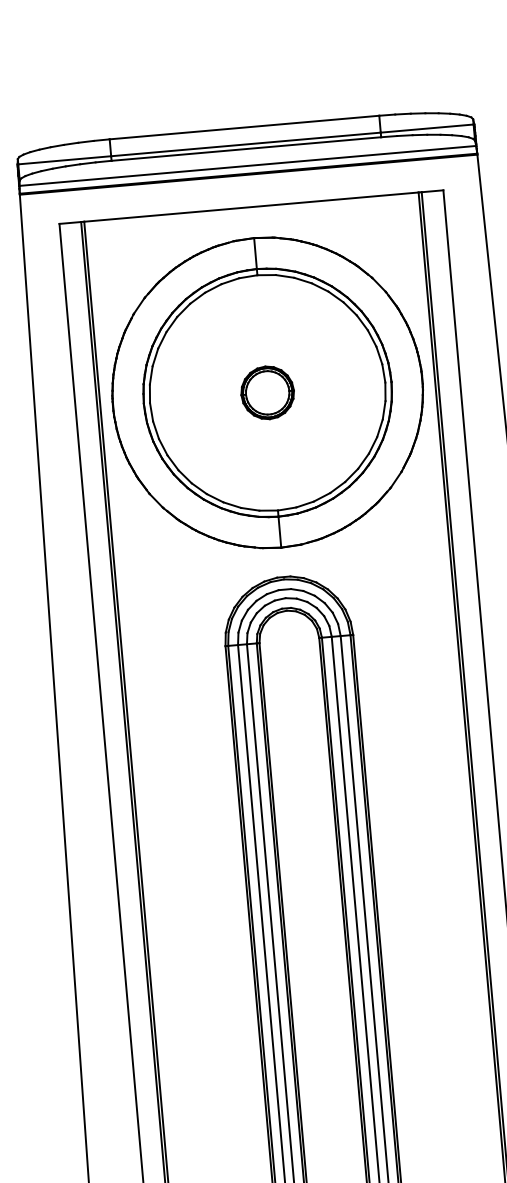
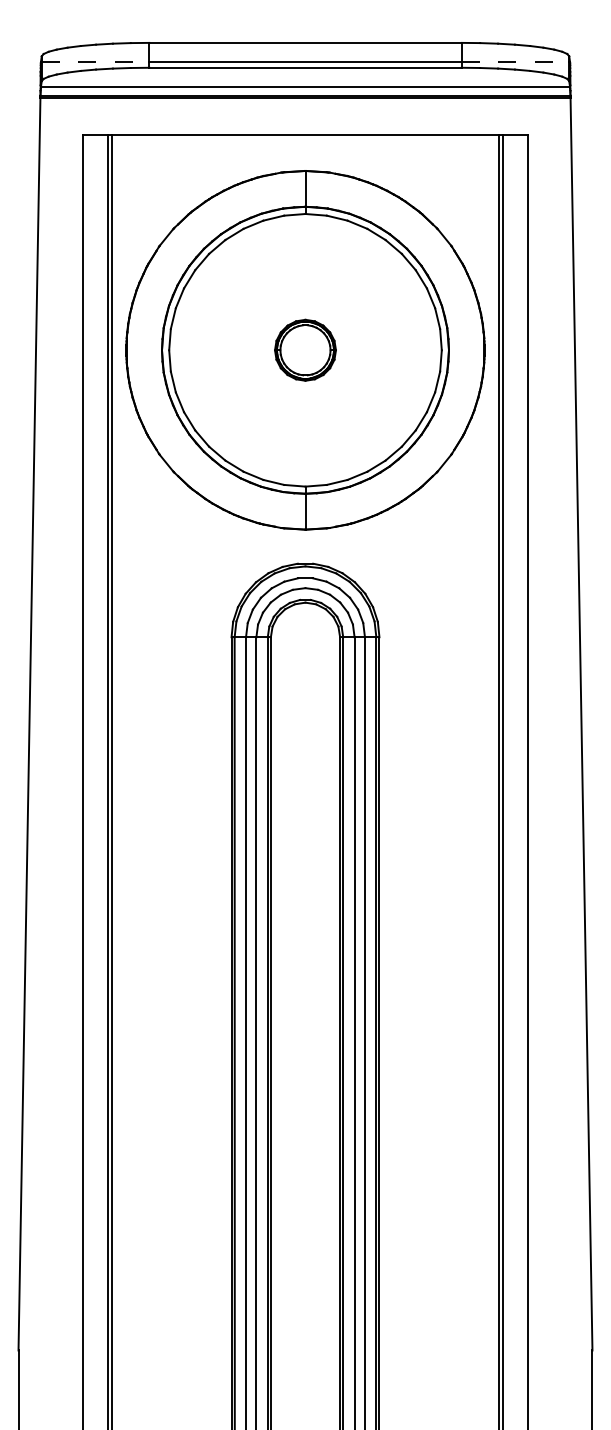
line: (427, 128) -> (515, 62), solid -> dashed
line: (64, 160) -> (95, 62), solid -> dashed

